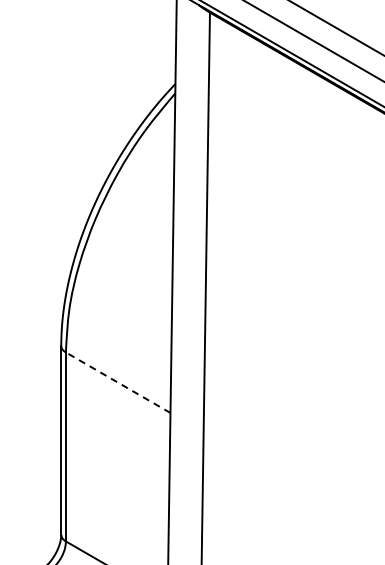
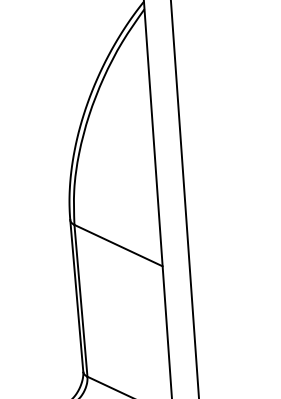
line: (117, 382) -> (117, 245), dashed -> solid

